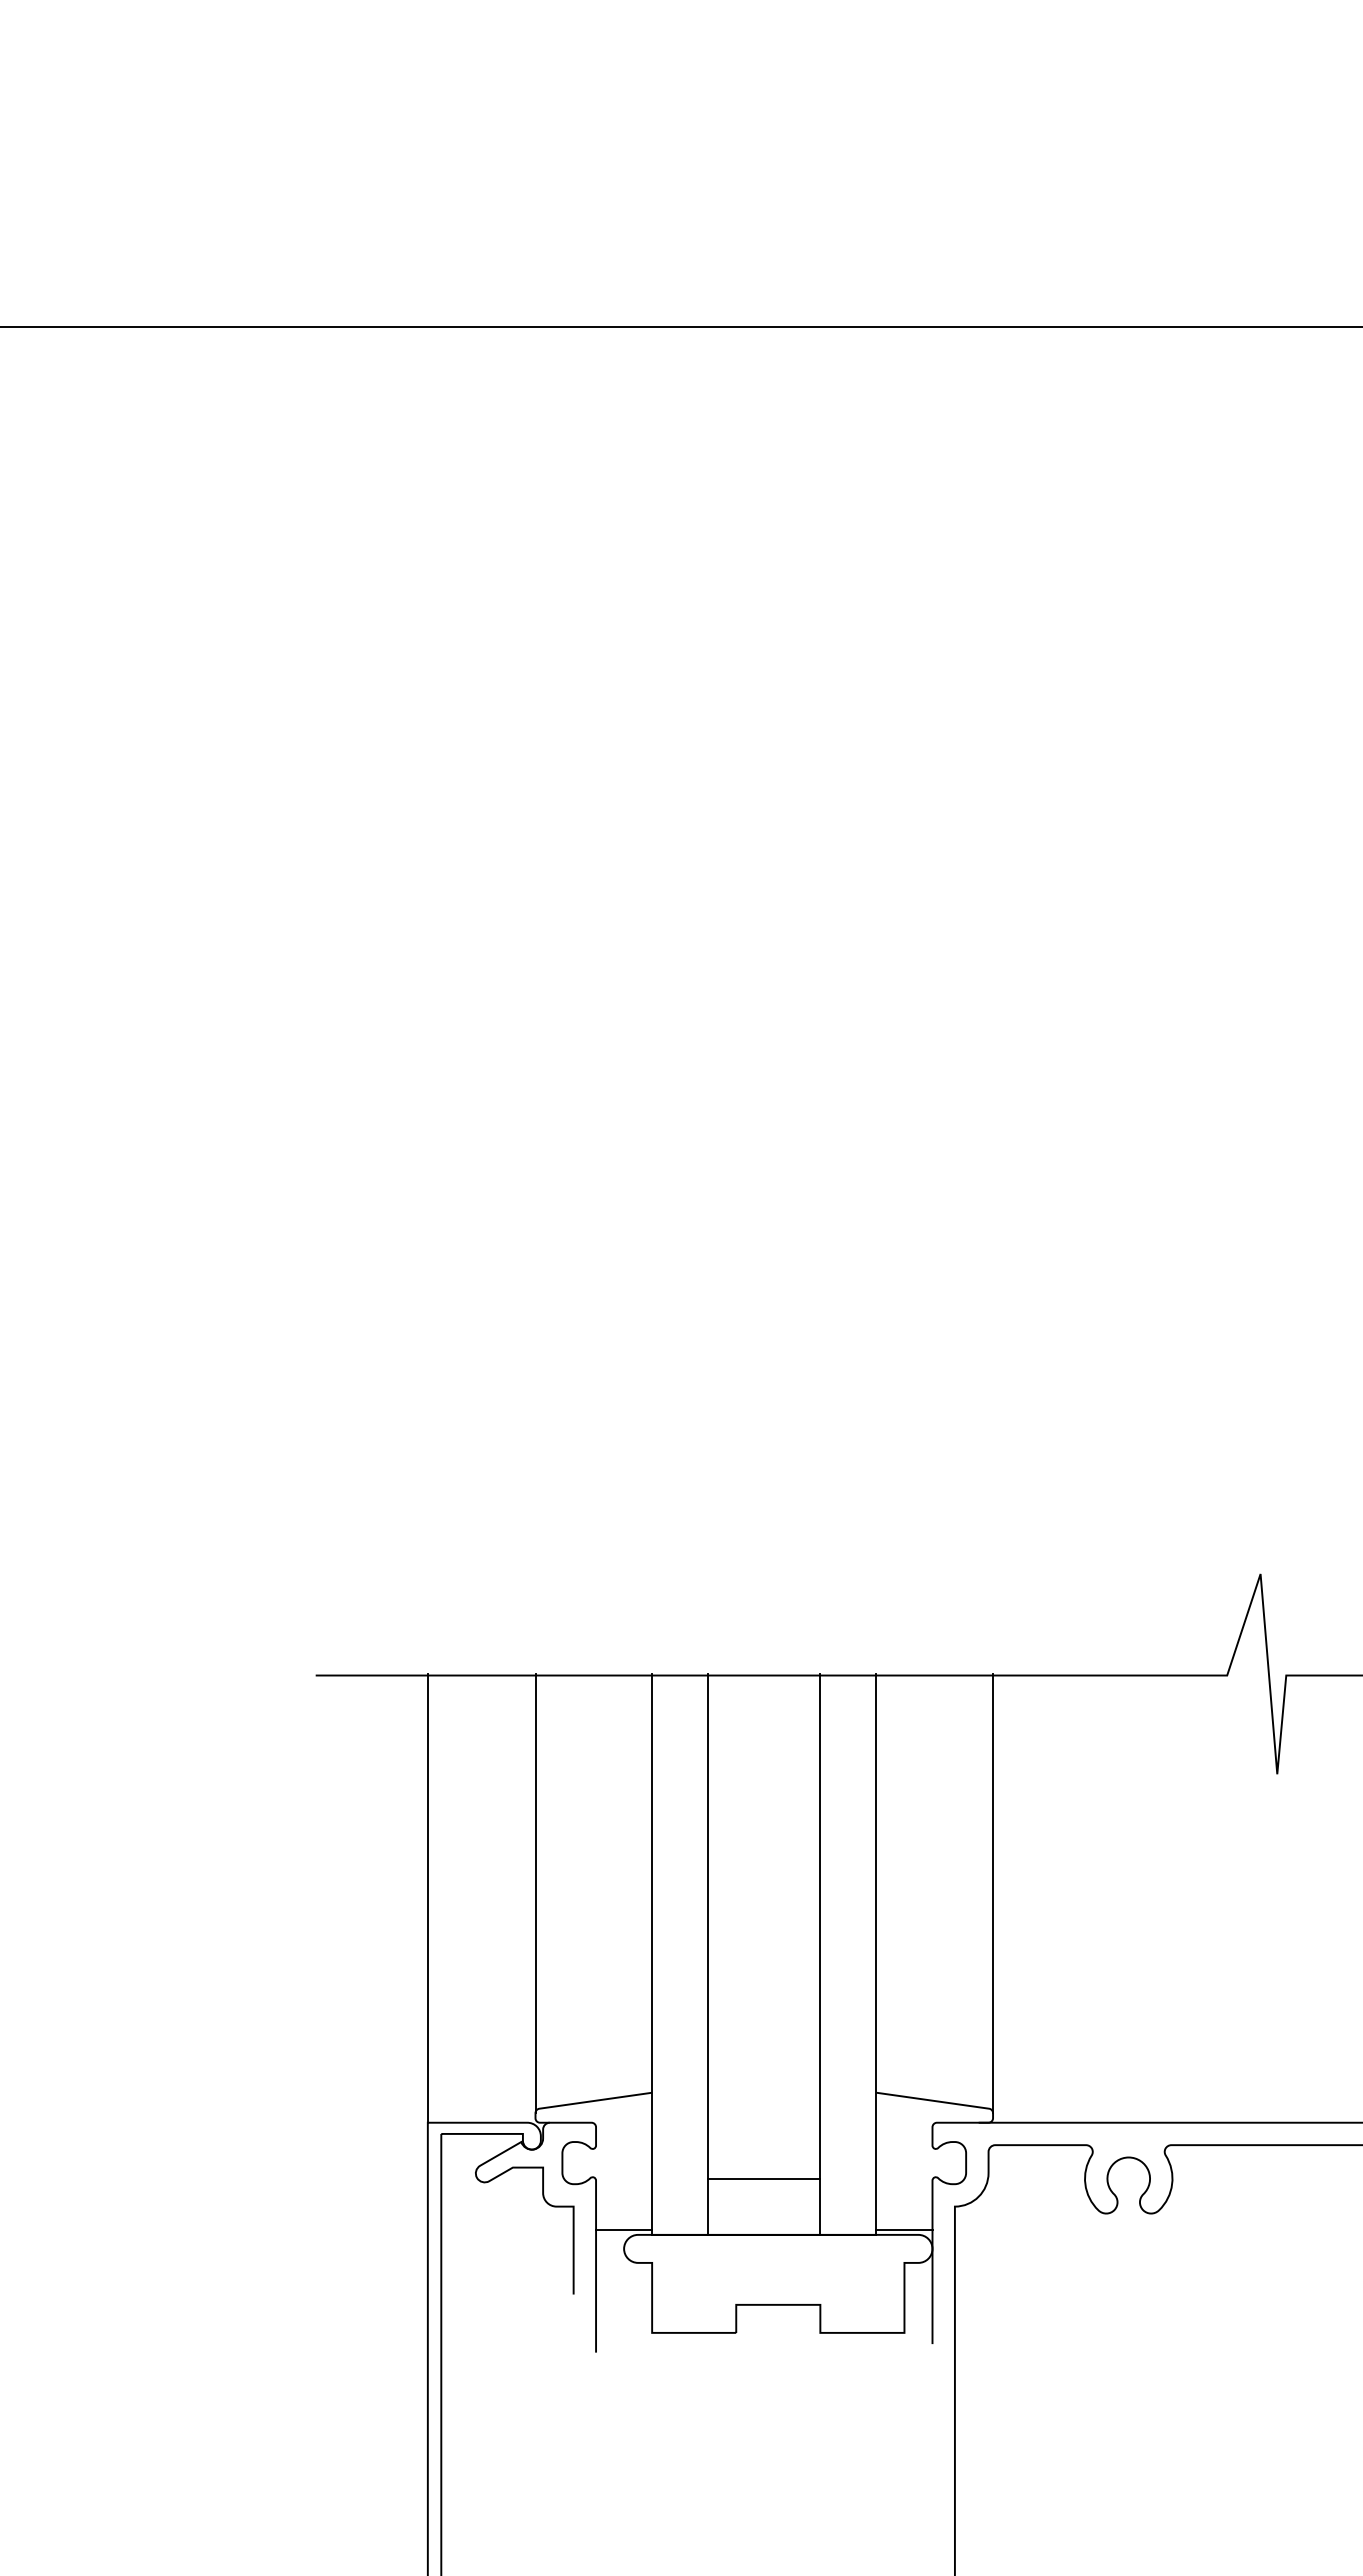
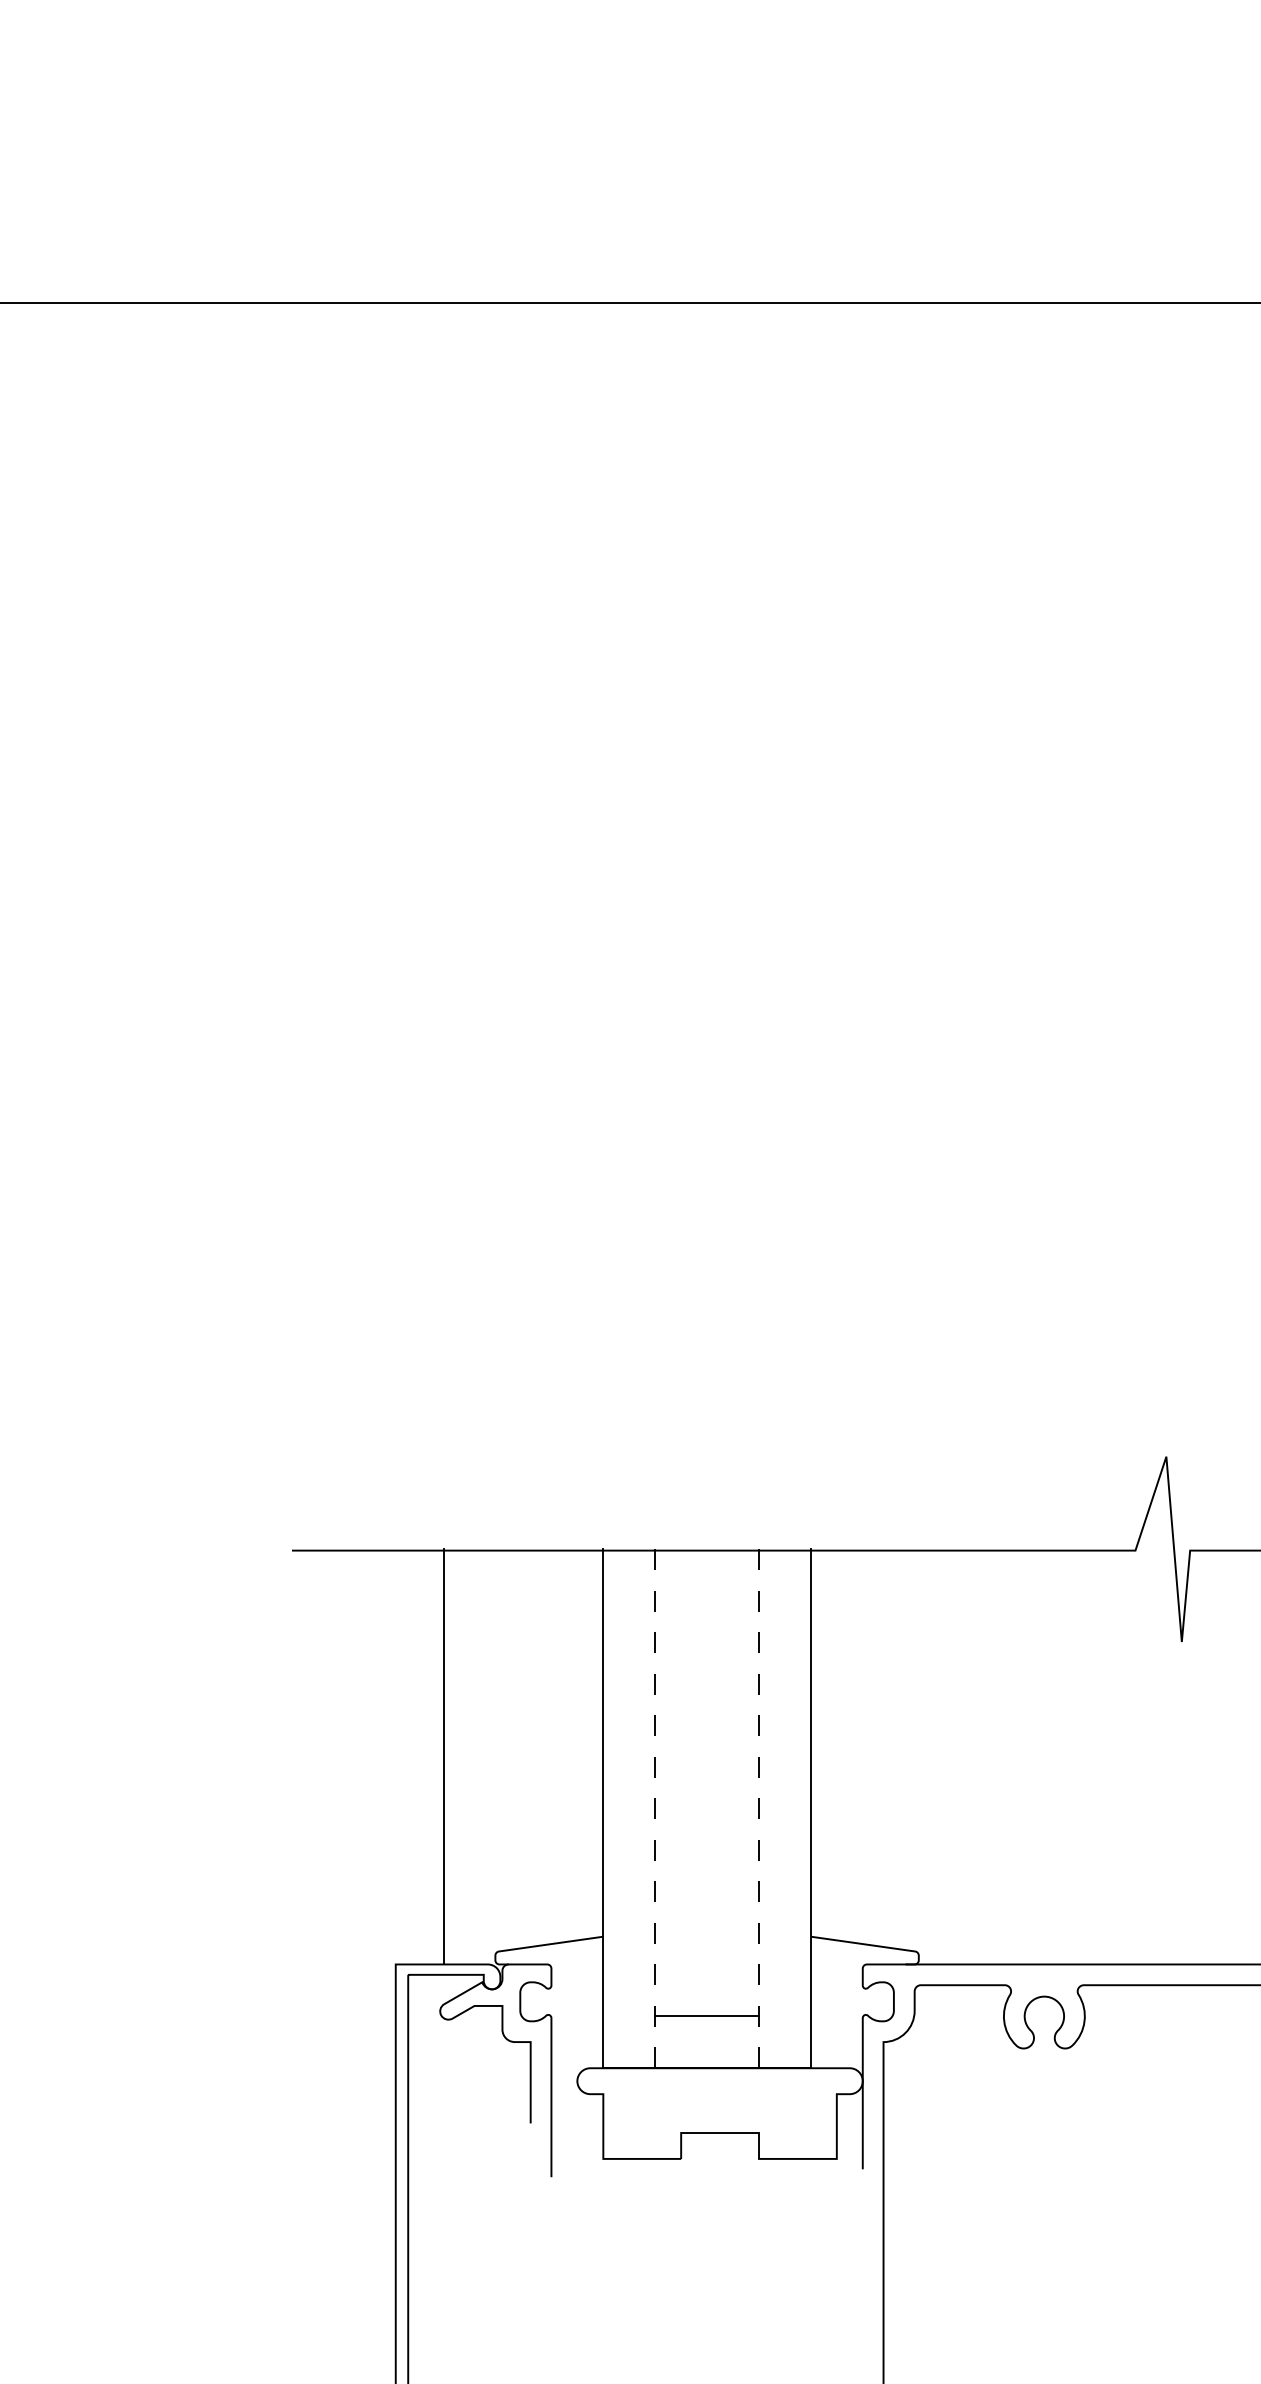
line: (535, 1893) -> (495, 1752), removed
line: (993, 1893) -> (919, 1752), removed
line: (427, 1898) -> (443, 1756), moved
line: (708, 1954) -> (655, 1808), solid -> dashed
line: (820, 1955) -> (759, 1809), solid -> dashed
line: (624, 2230) -> (577, 2064), removed
line: (904, 2230) -> (836, 2064), removed

